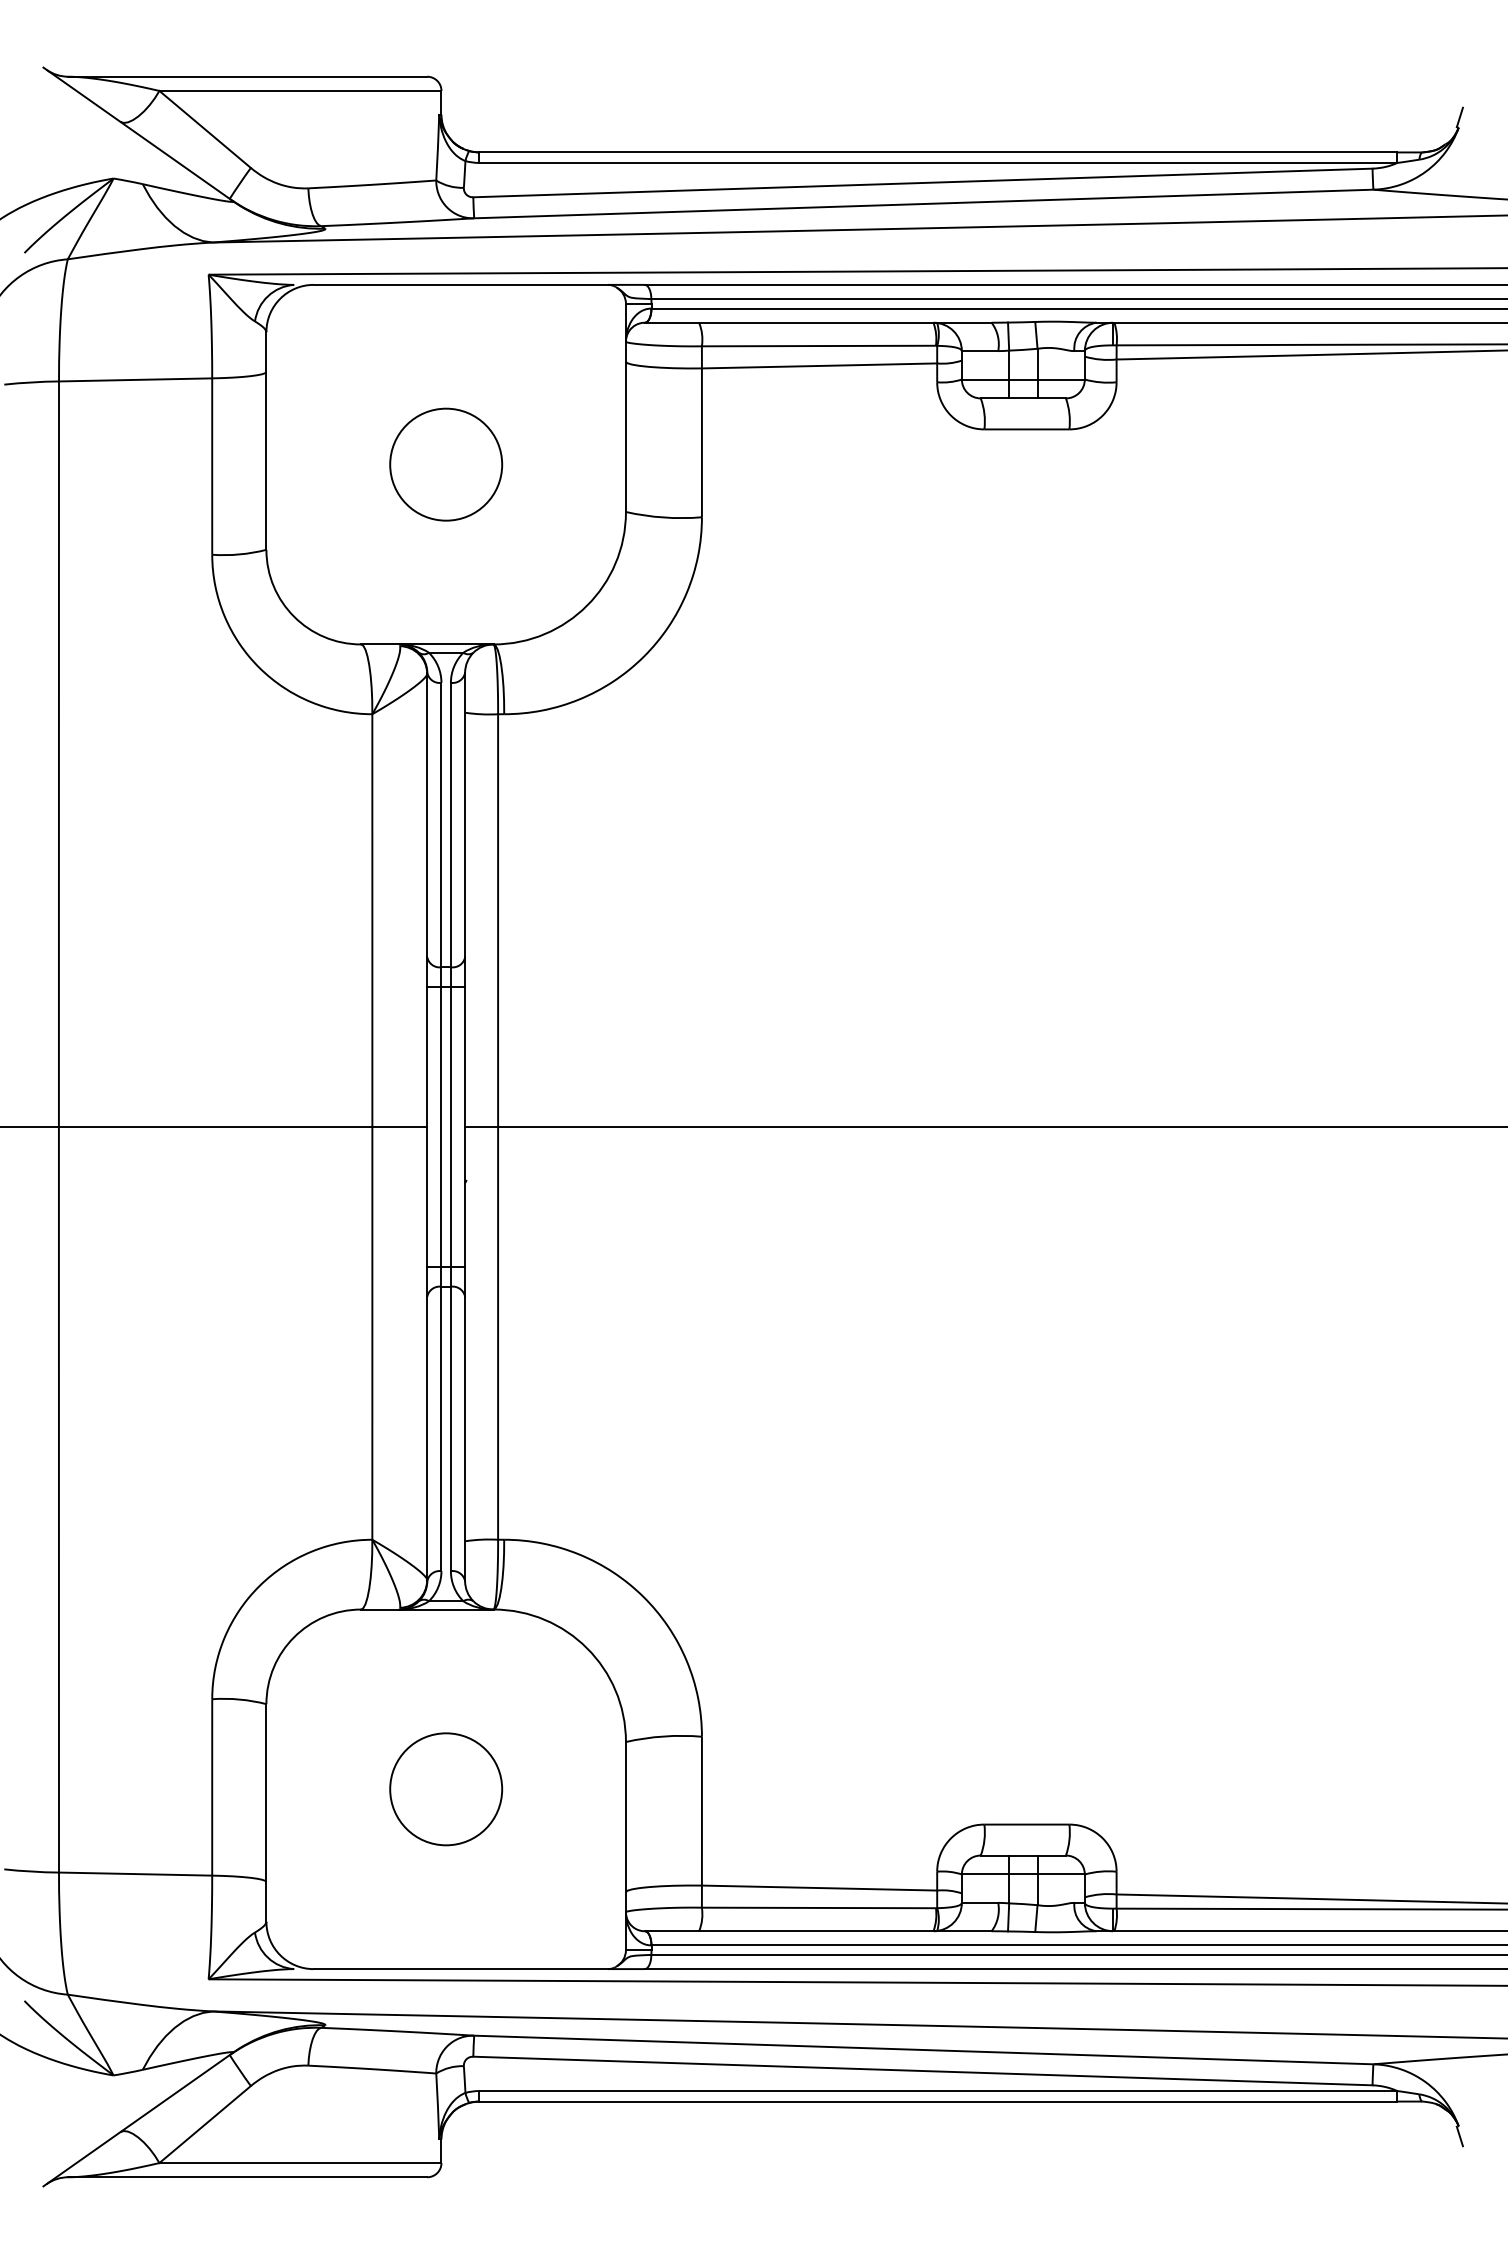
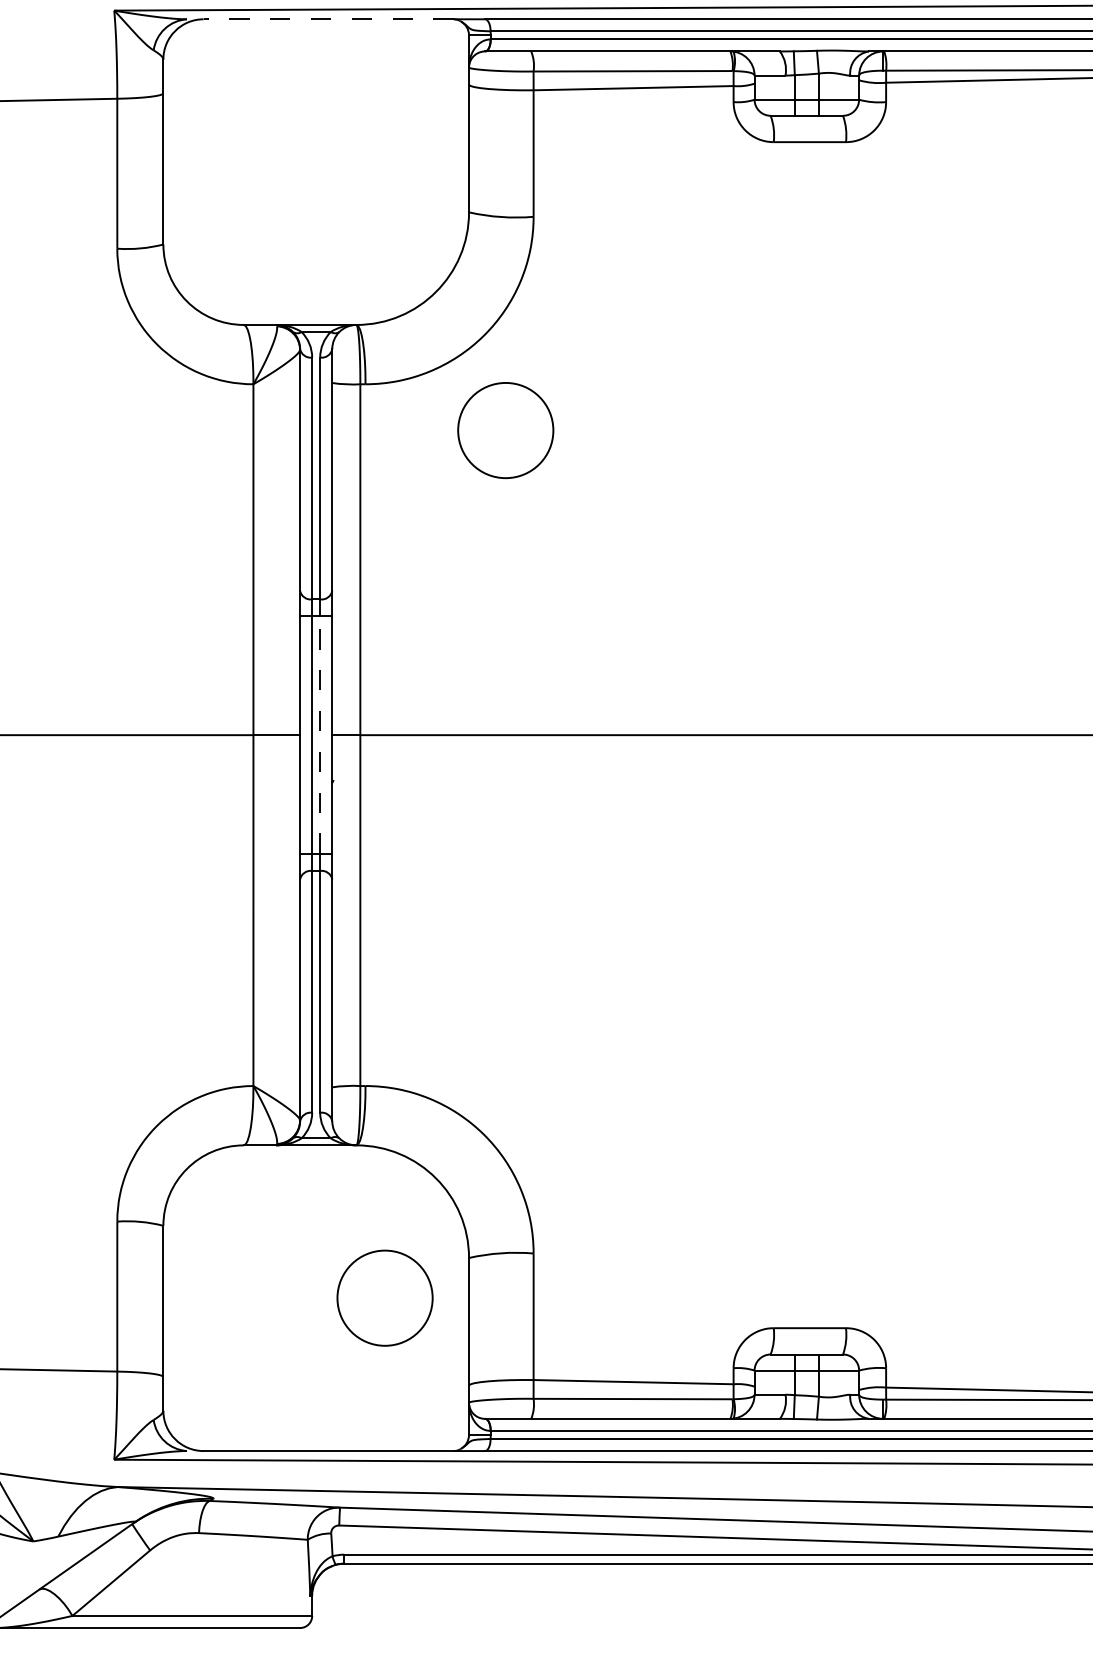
line: (460, 284) -> (328, 18), solid -> dashed
circle: (446, 464) -> (506, 430), moved
line: (450, 1127) -> (319, 735), solid -> dashed
circle: (446, 1789) -> (385, 1298), moved

